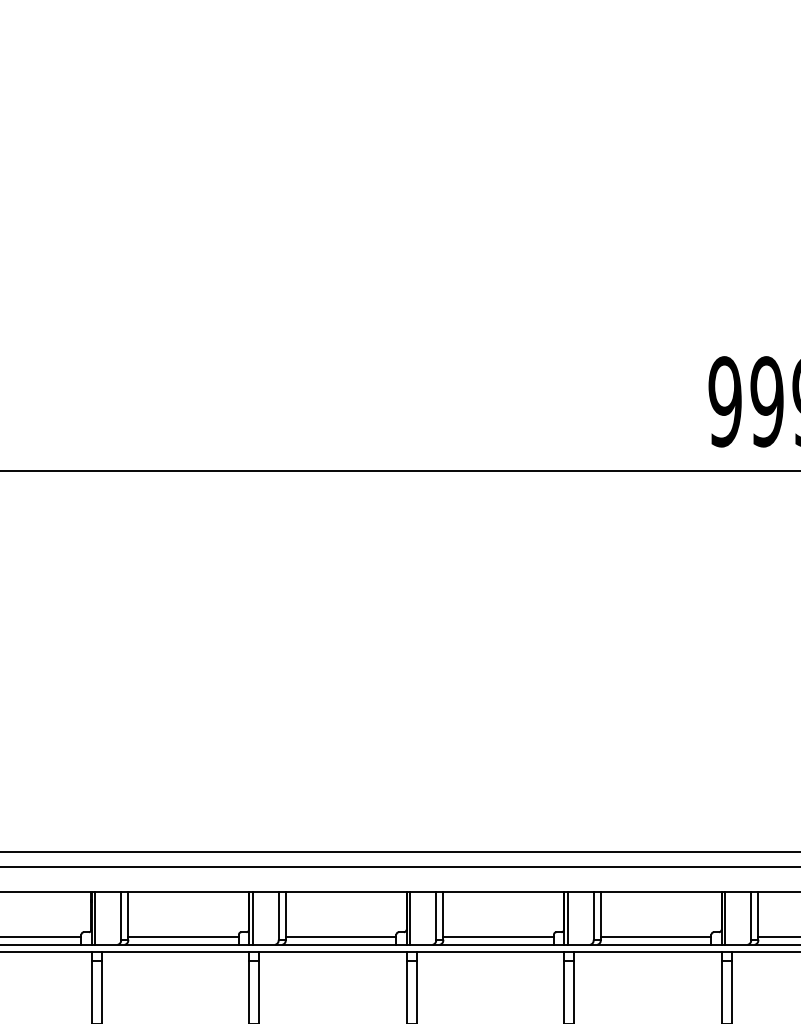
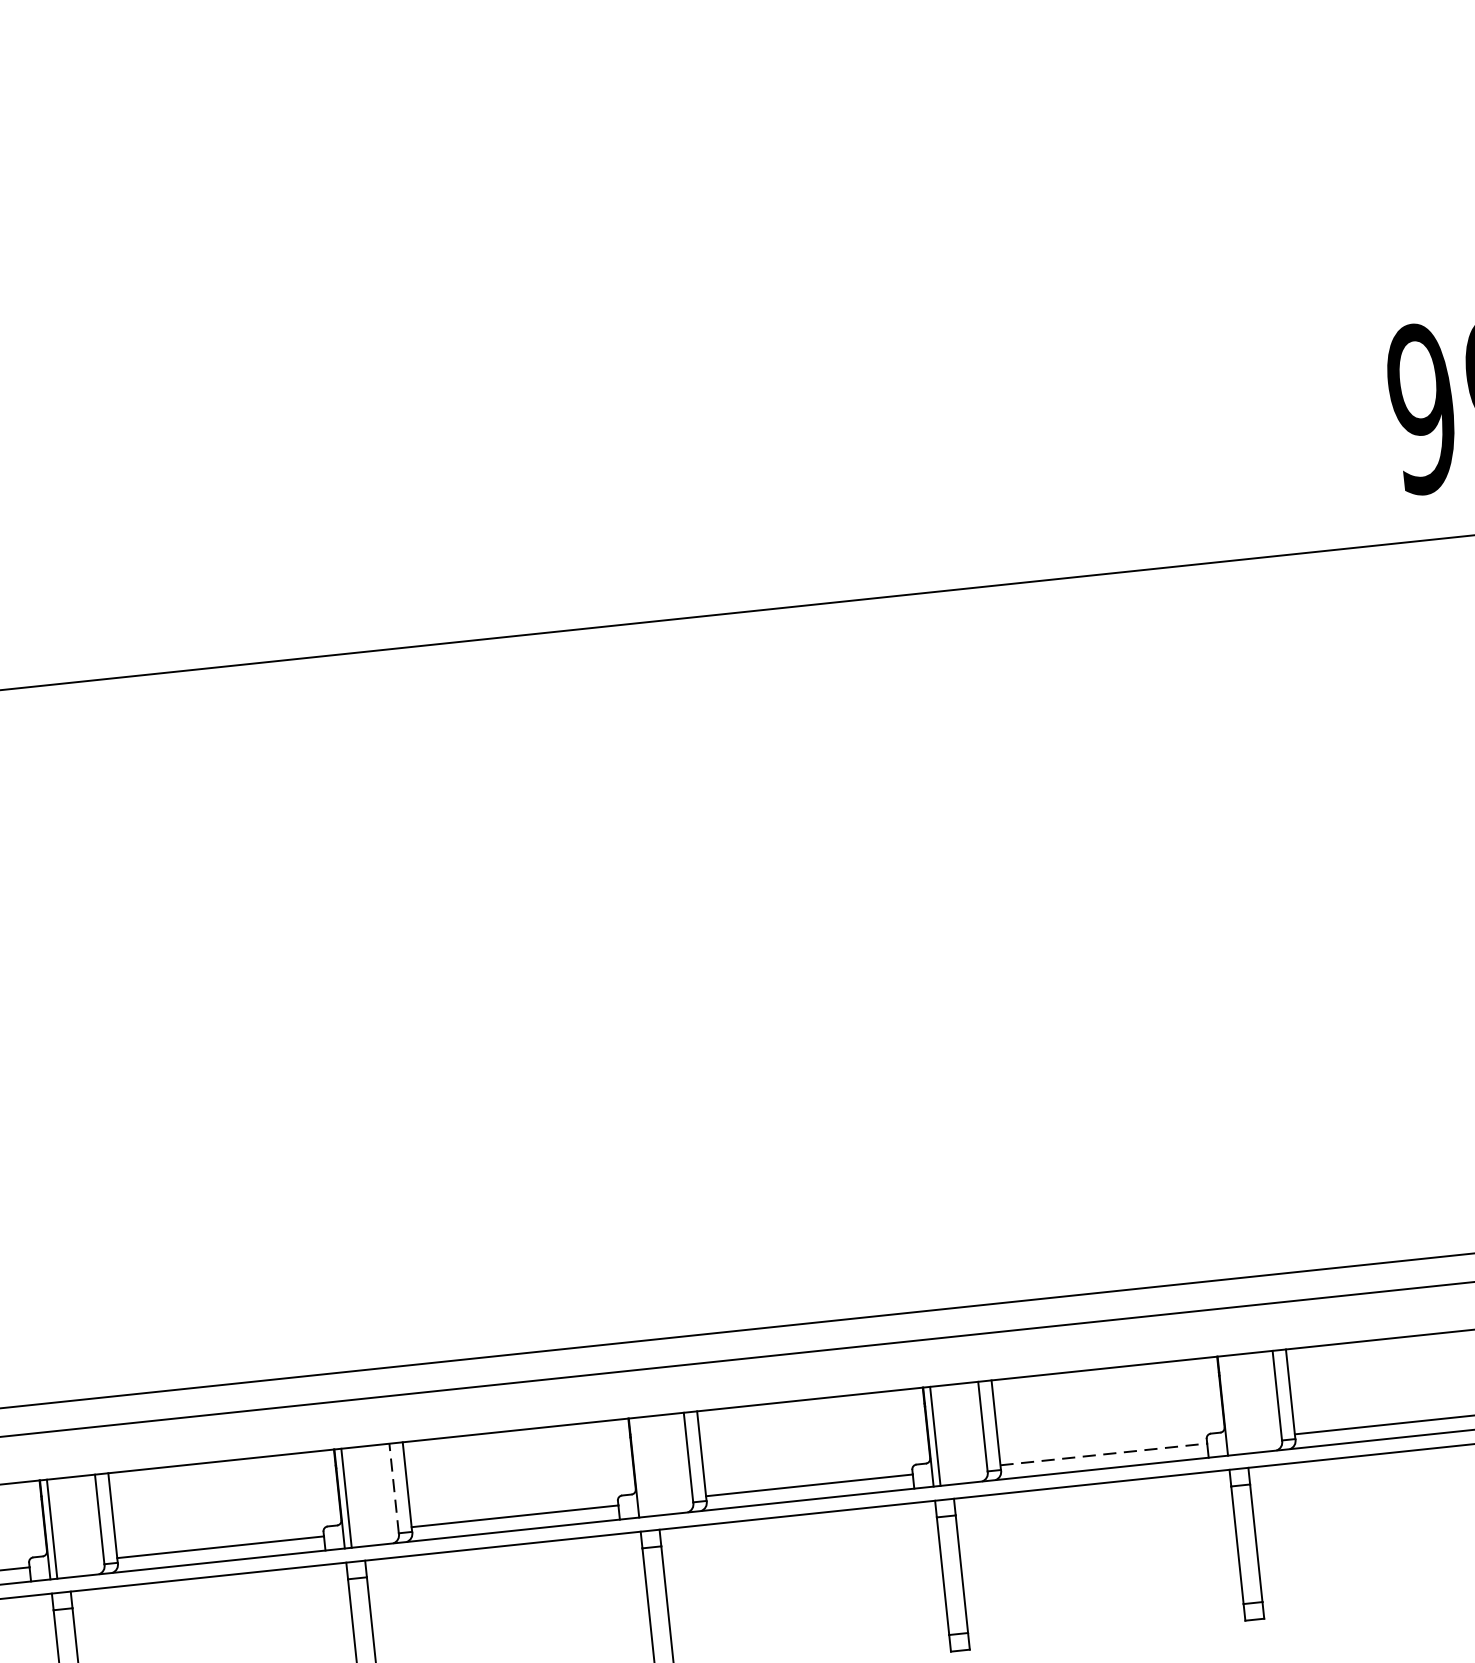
line: (121, 915) -> (394, 1487), solid -> dashed
line: (252, 917) -> (639, 1465), removed
line: (567, 917) -> (1228, 1403), removed
line: (499, 937) -> (1105, 1454), solid -> dashed

